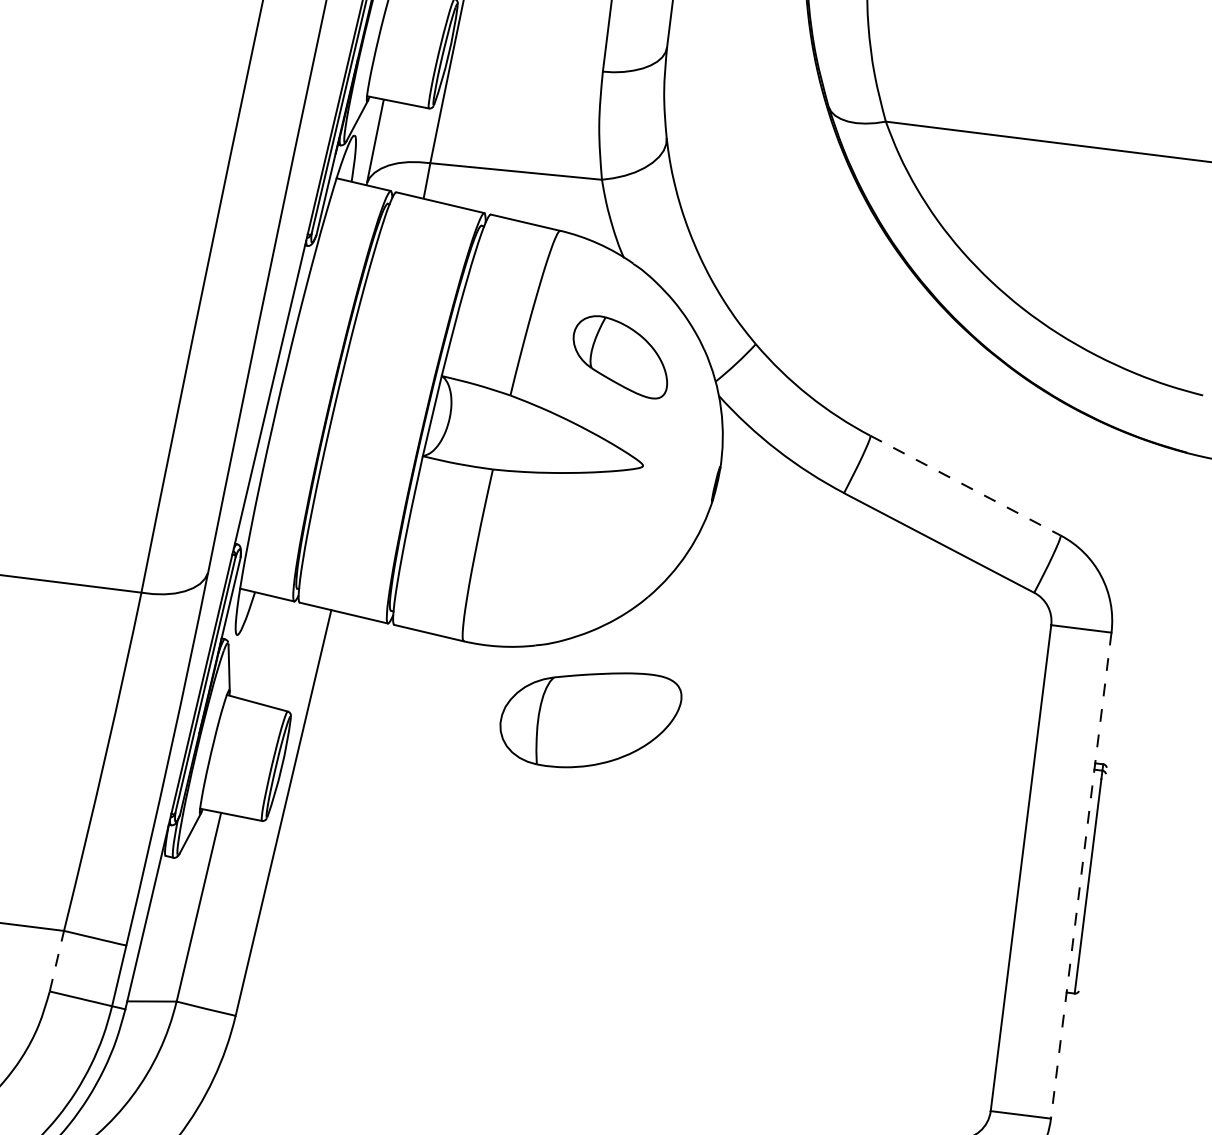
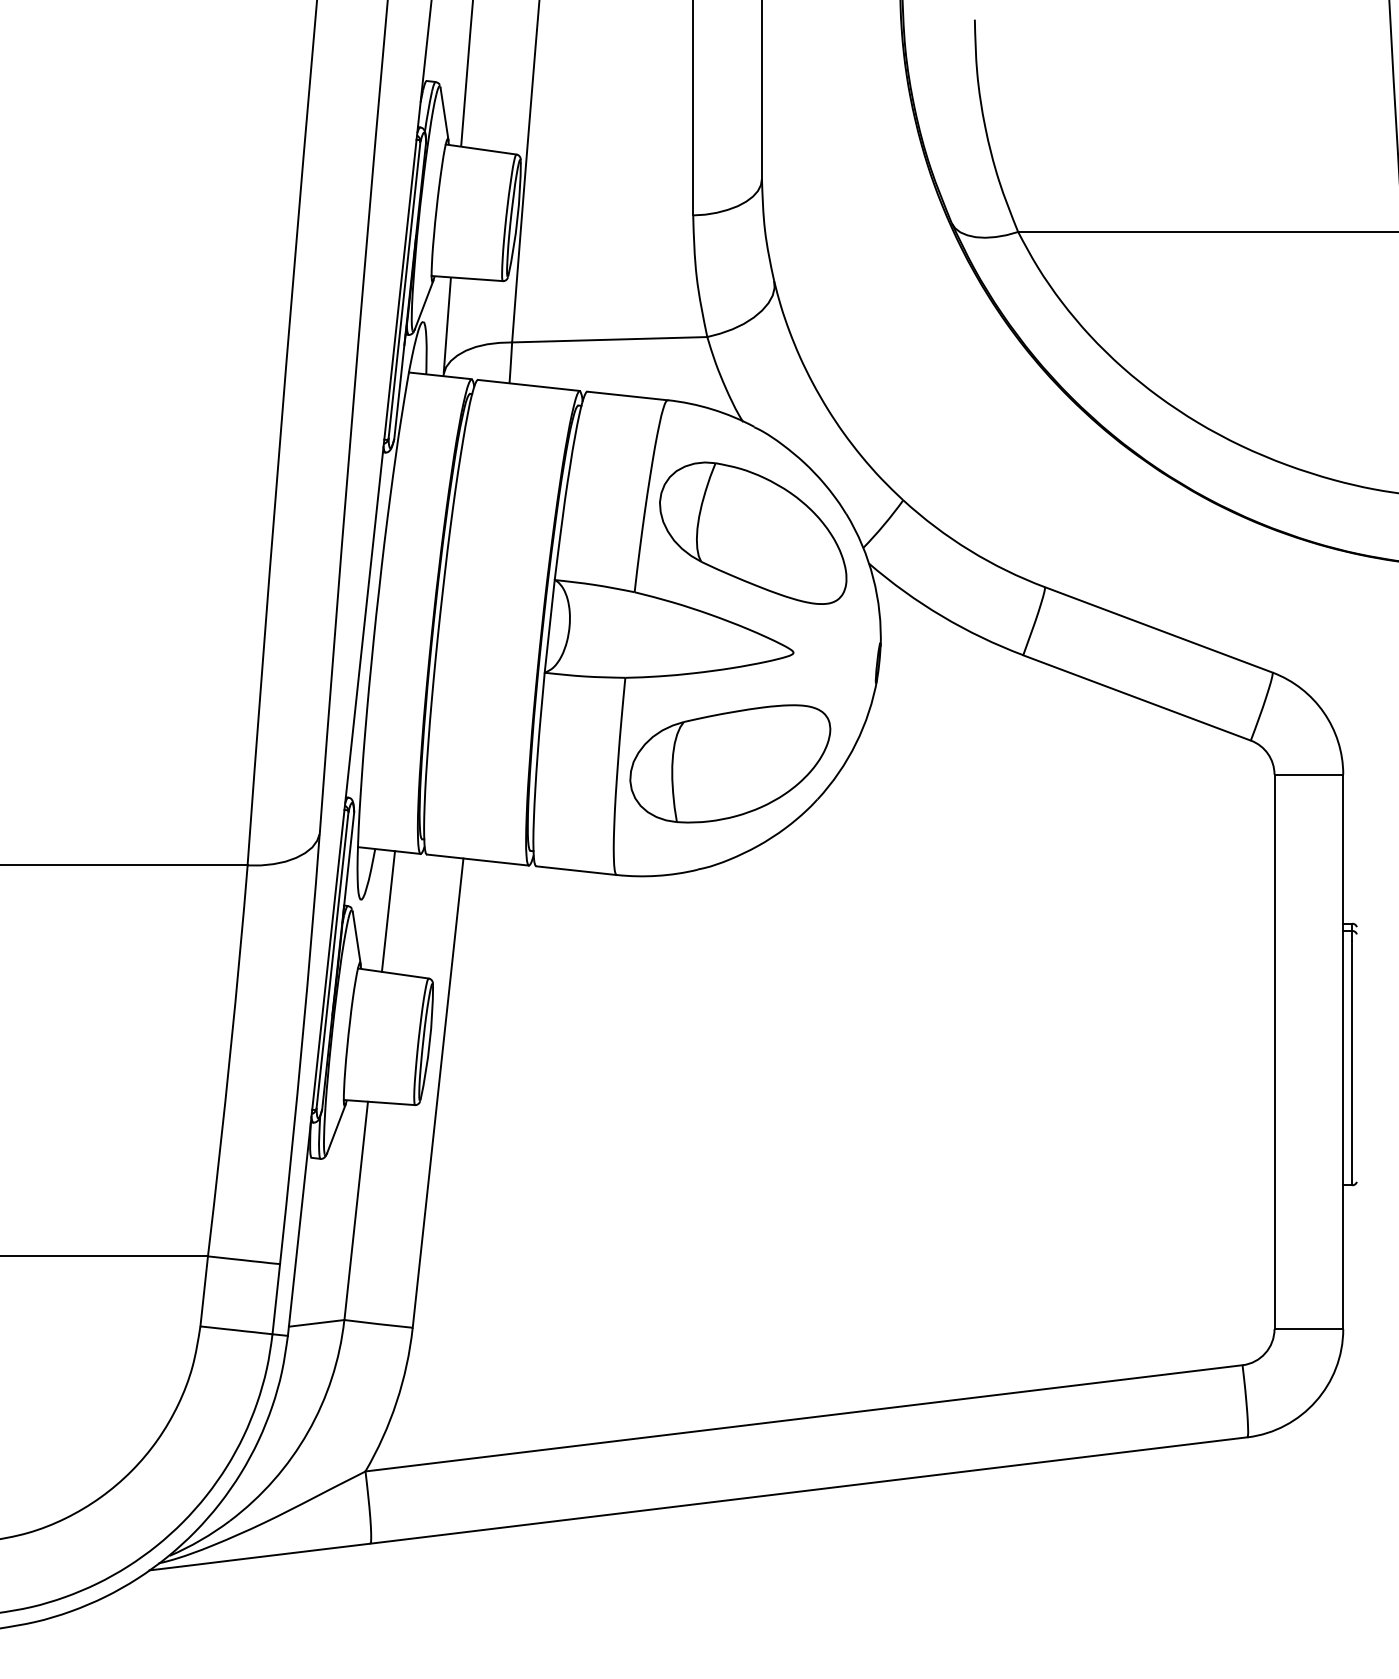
part: (621, 356) -> (753, 532), size x1.67
line: (965, 485) -> (1158, 629), dashed -> solid
line: (259, 648) -> (388, 911), added
part: (590, 718) -> (730, 763), moved
line: (1081, 876) -> (1343, 1052), dashed -> solid
line: (57, 960) -> (204, 1290), dashed -> solid

